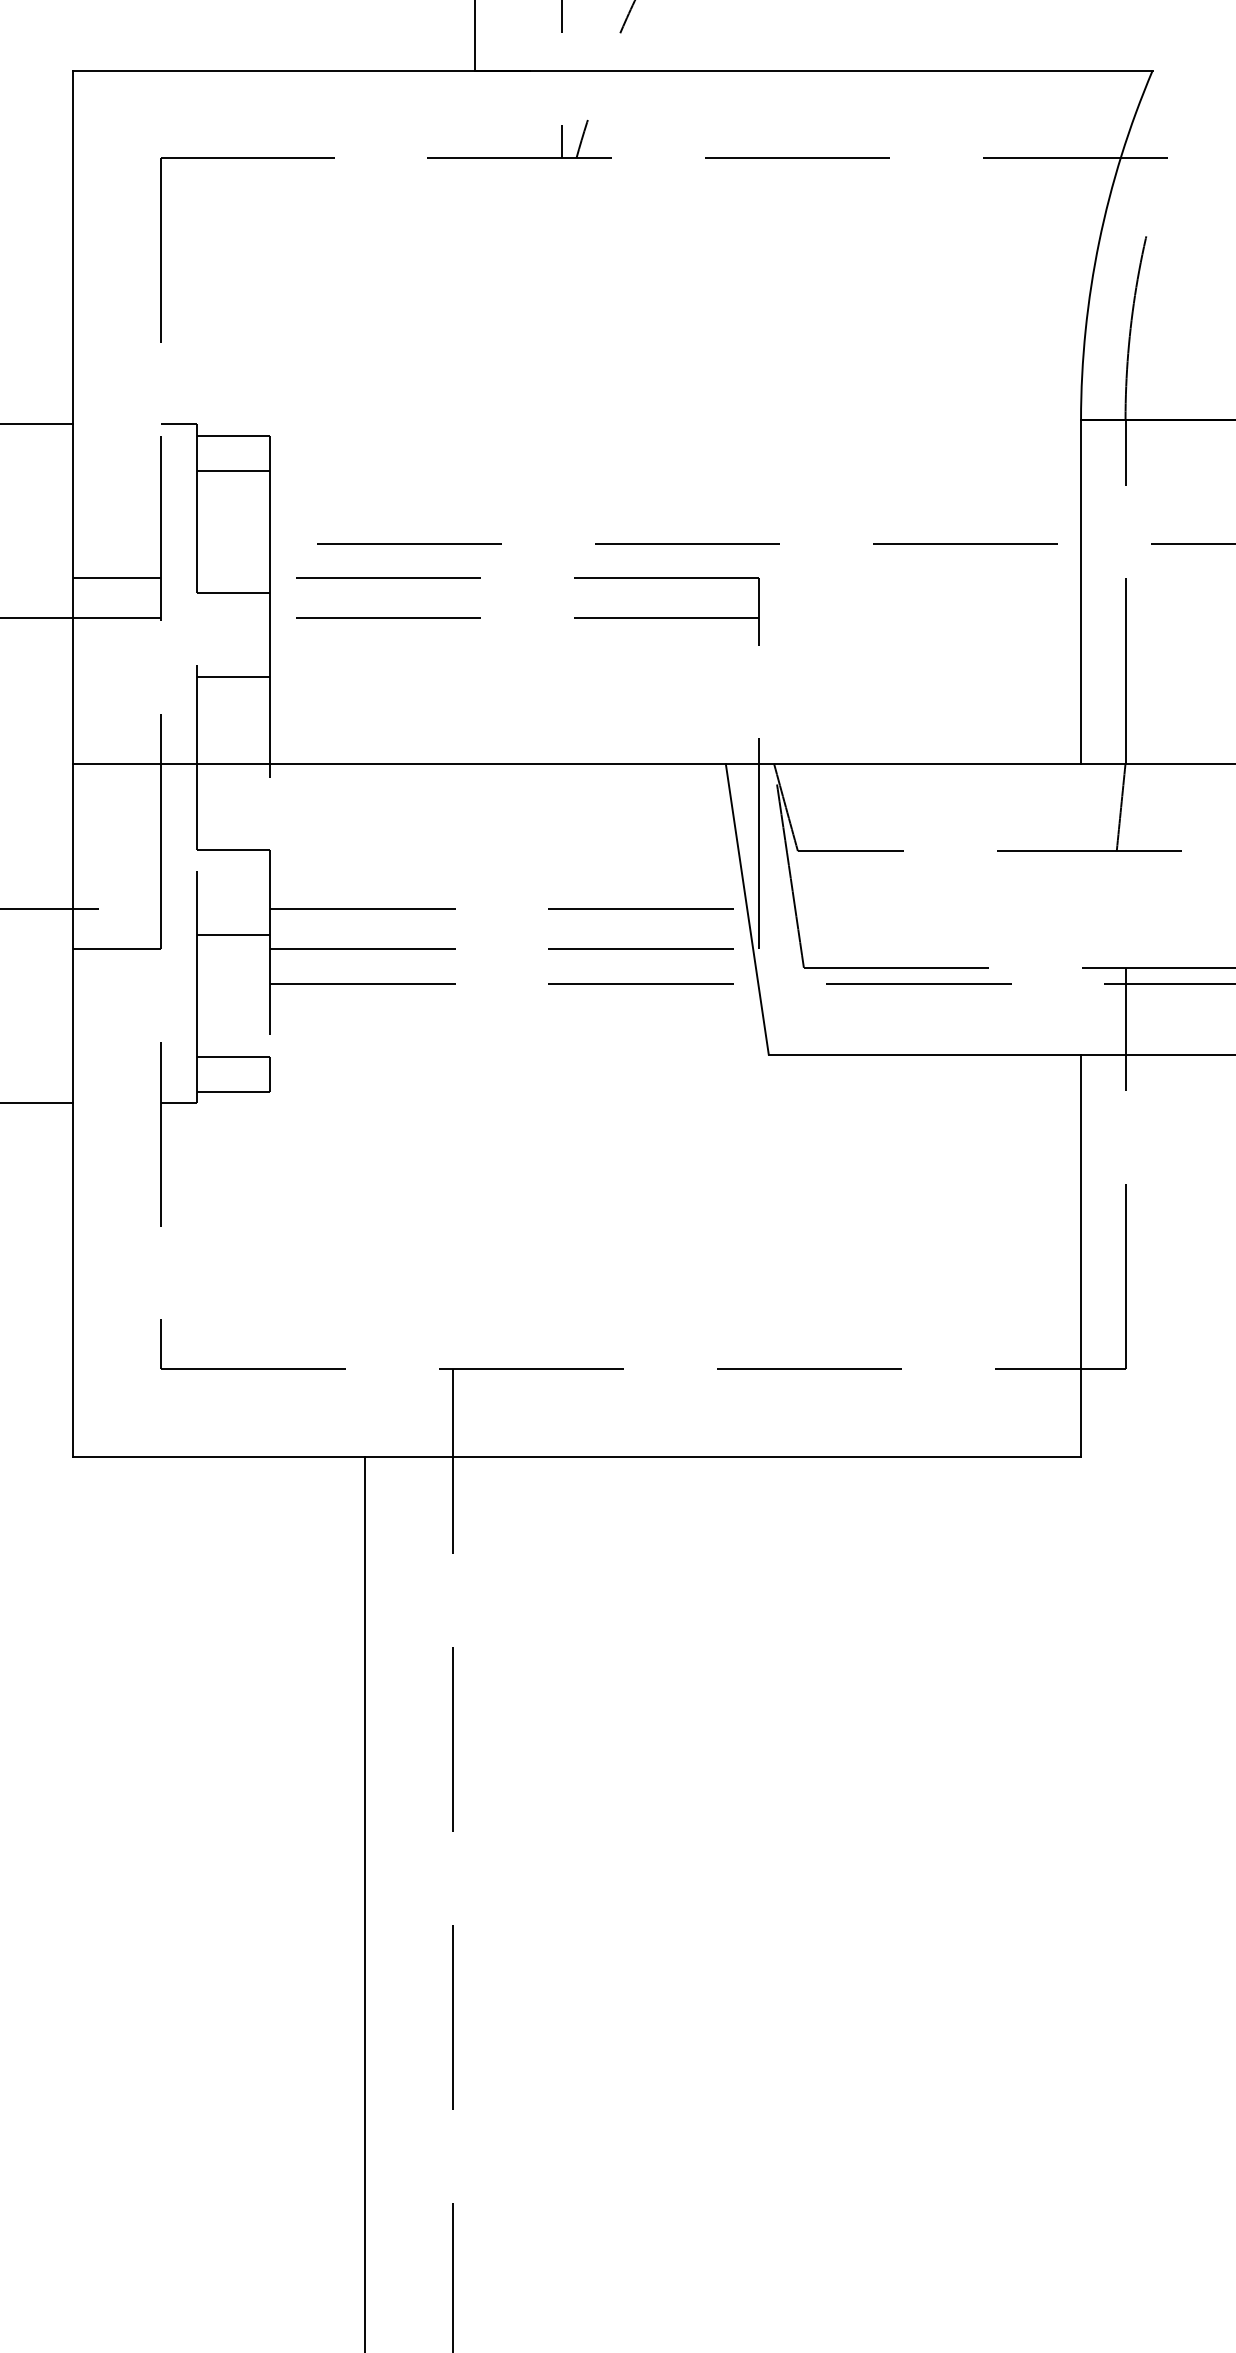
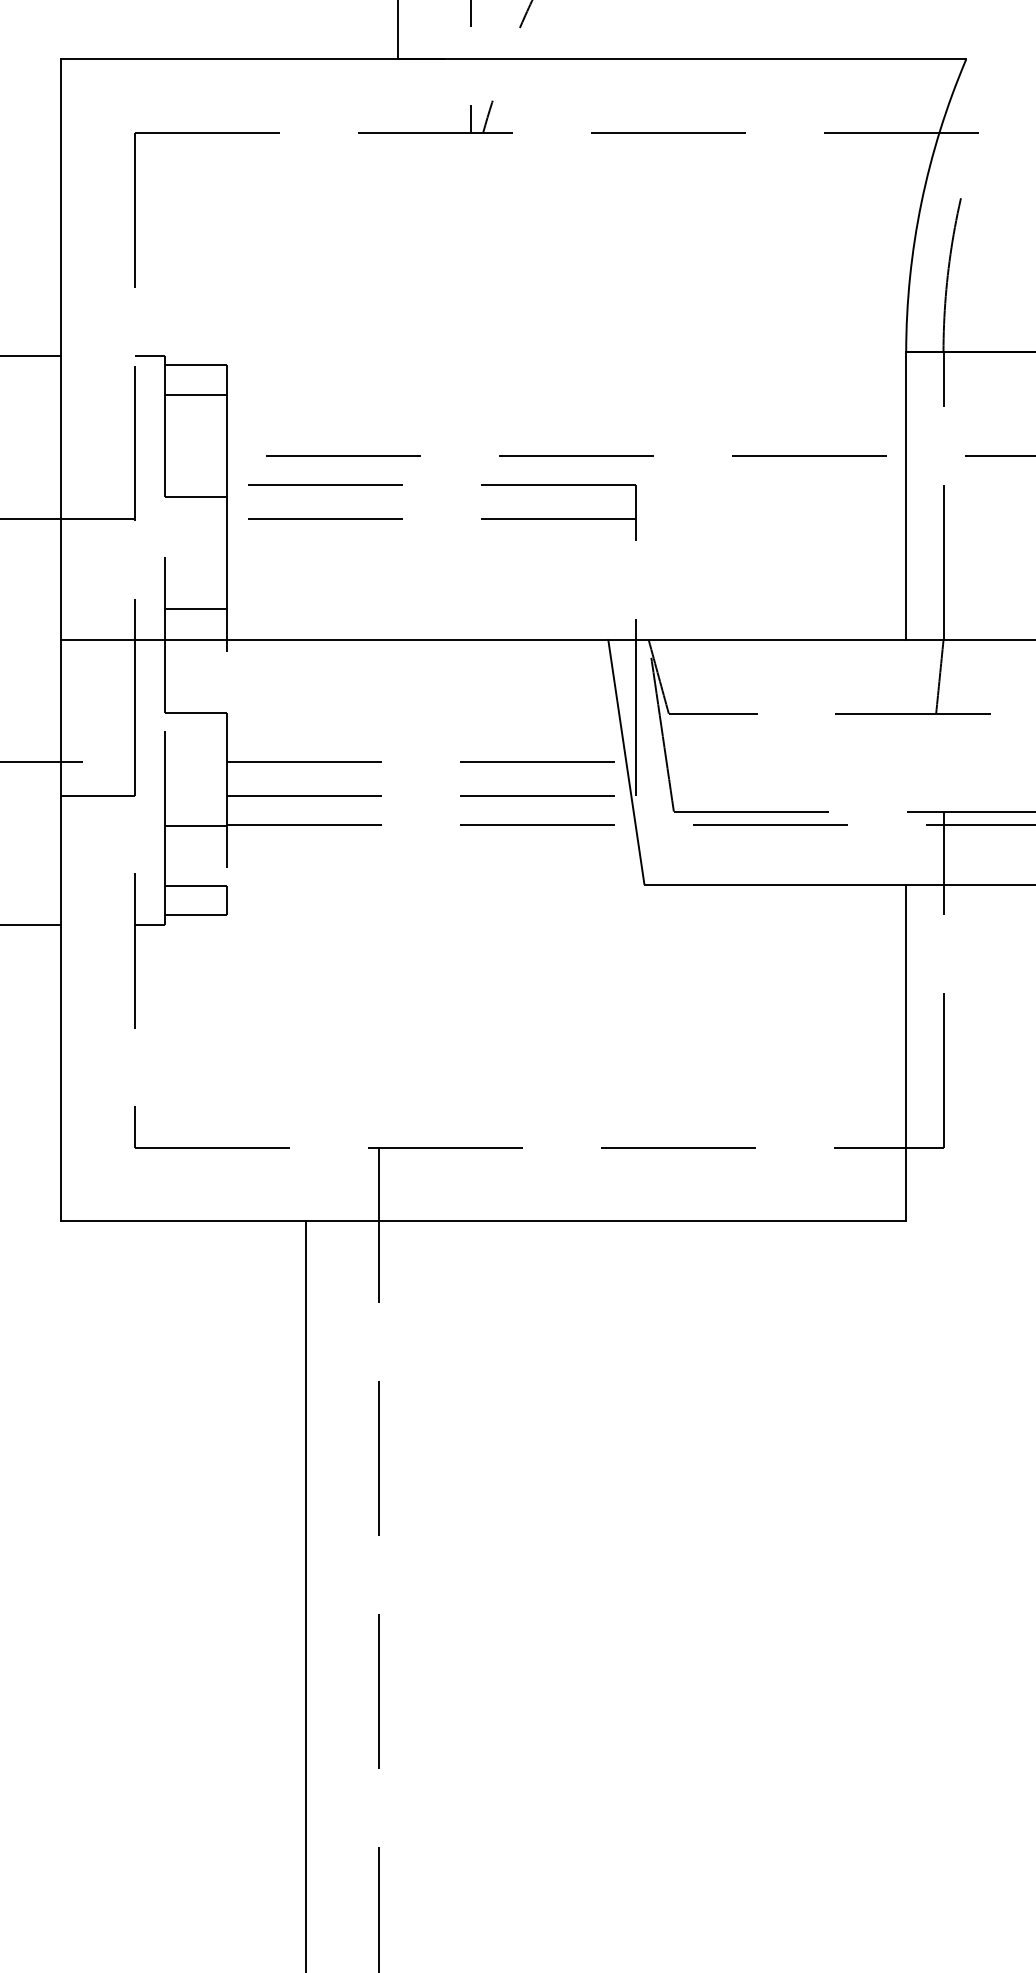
line: (116, 578) -> (97, 485), removed
line: (233, 677) -> (195, 609), moved
line: (233, 934) -> (195, 826), moved

